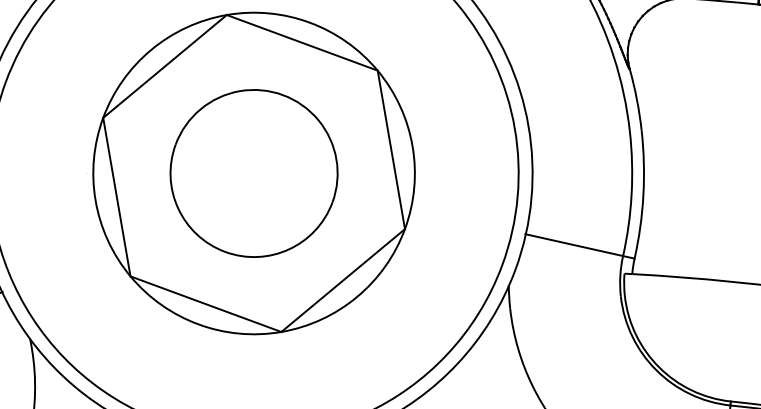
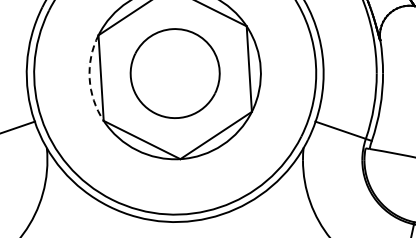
arc: (95, 200) -> (89, 78), solid -> dashed

